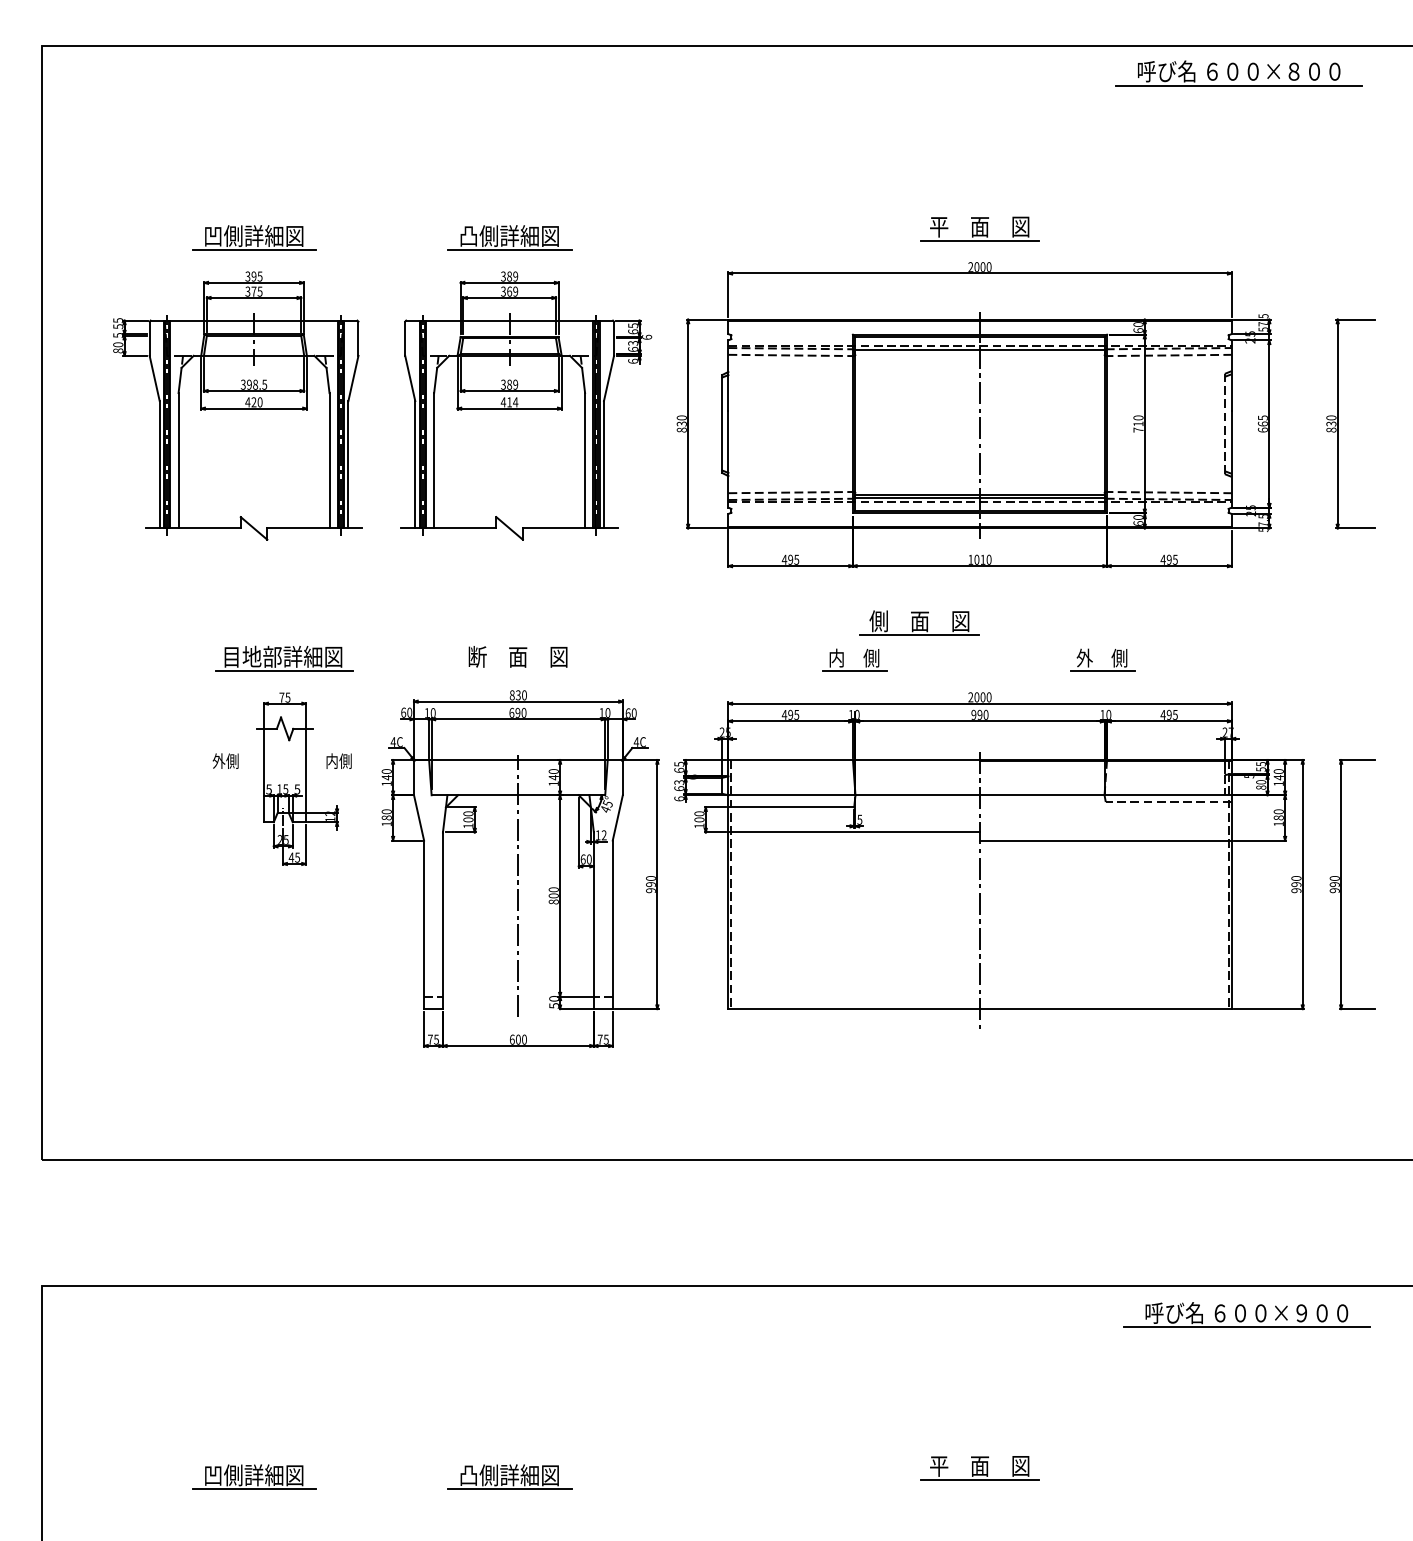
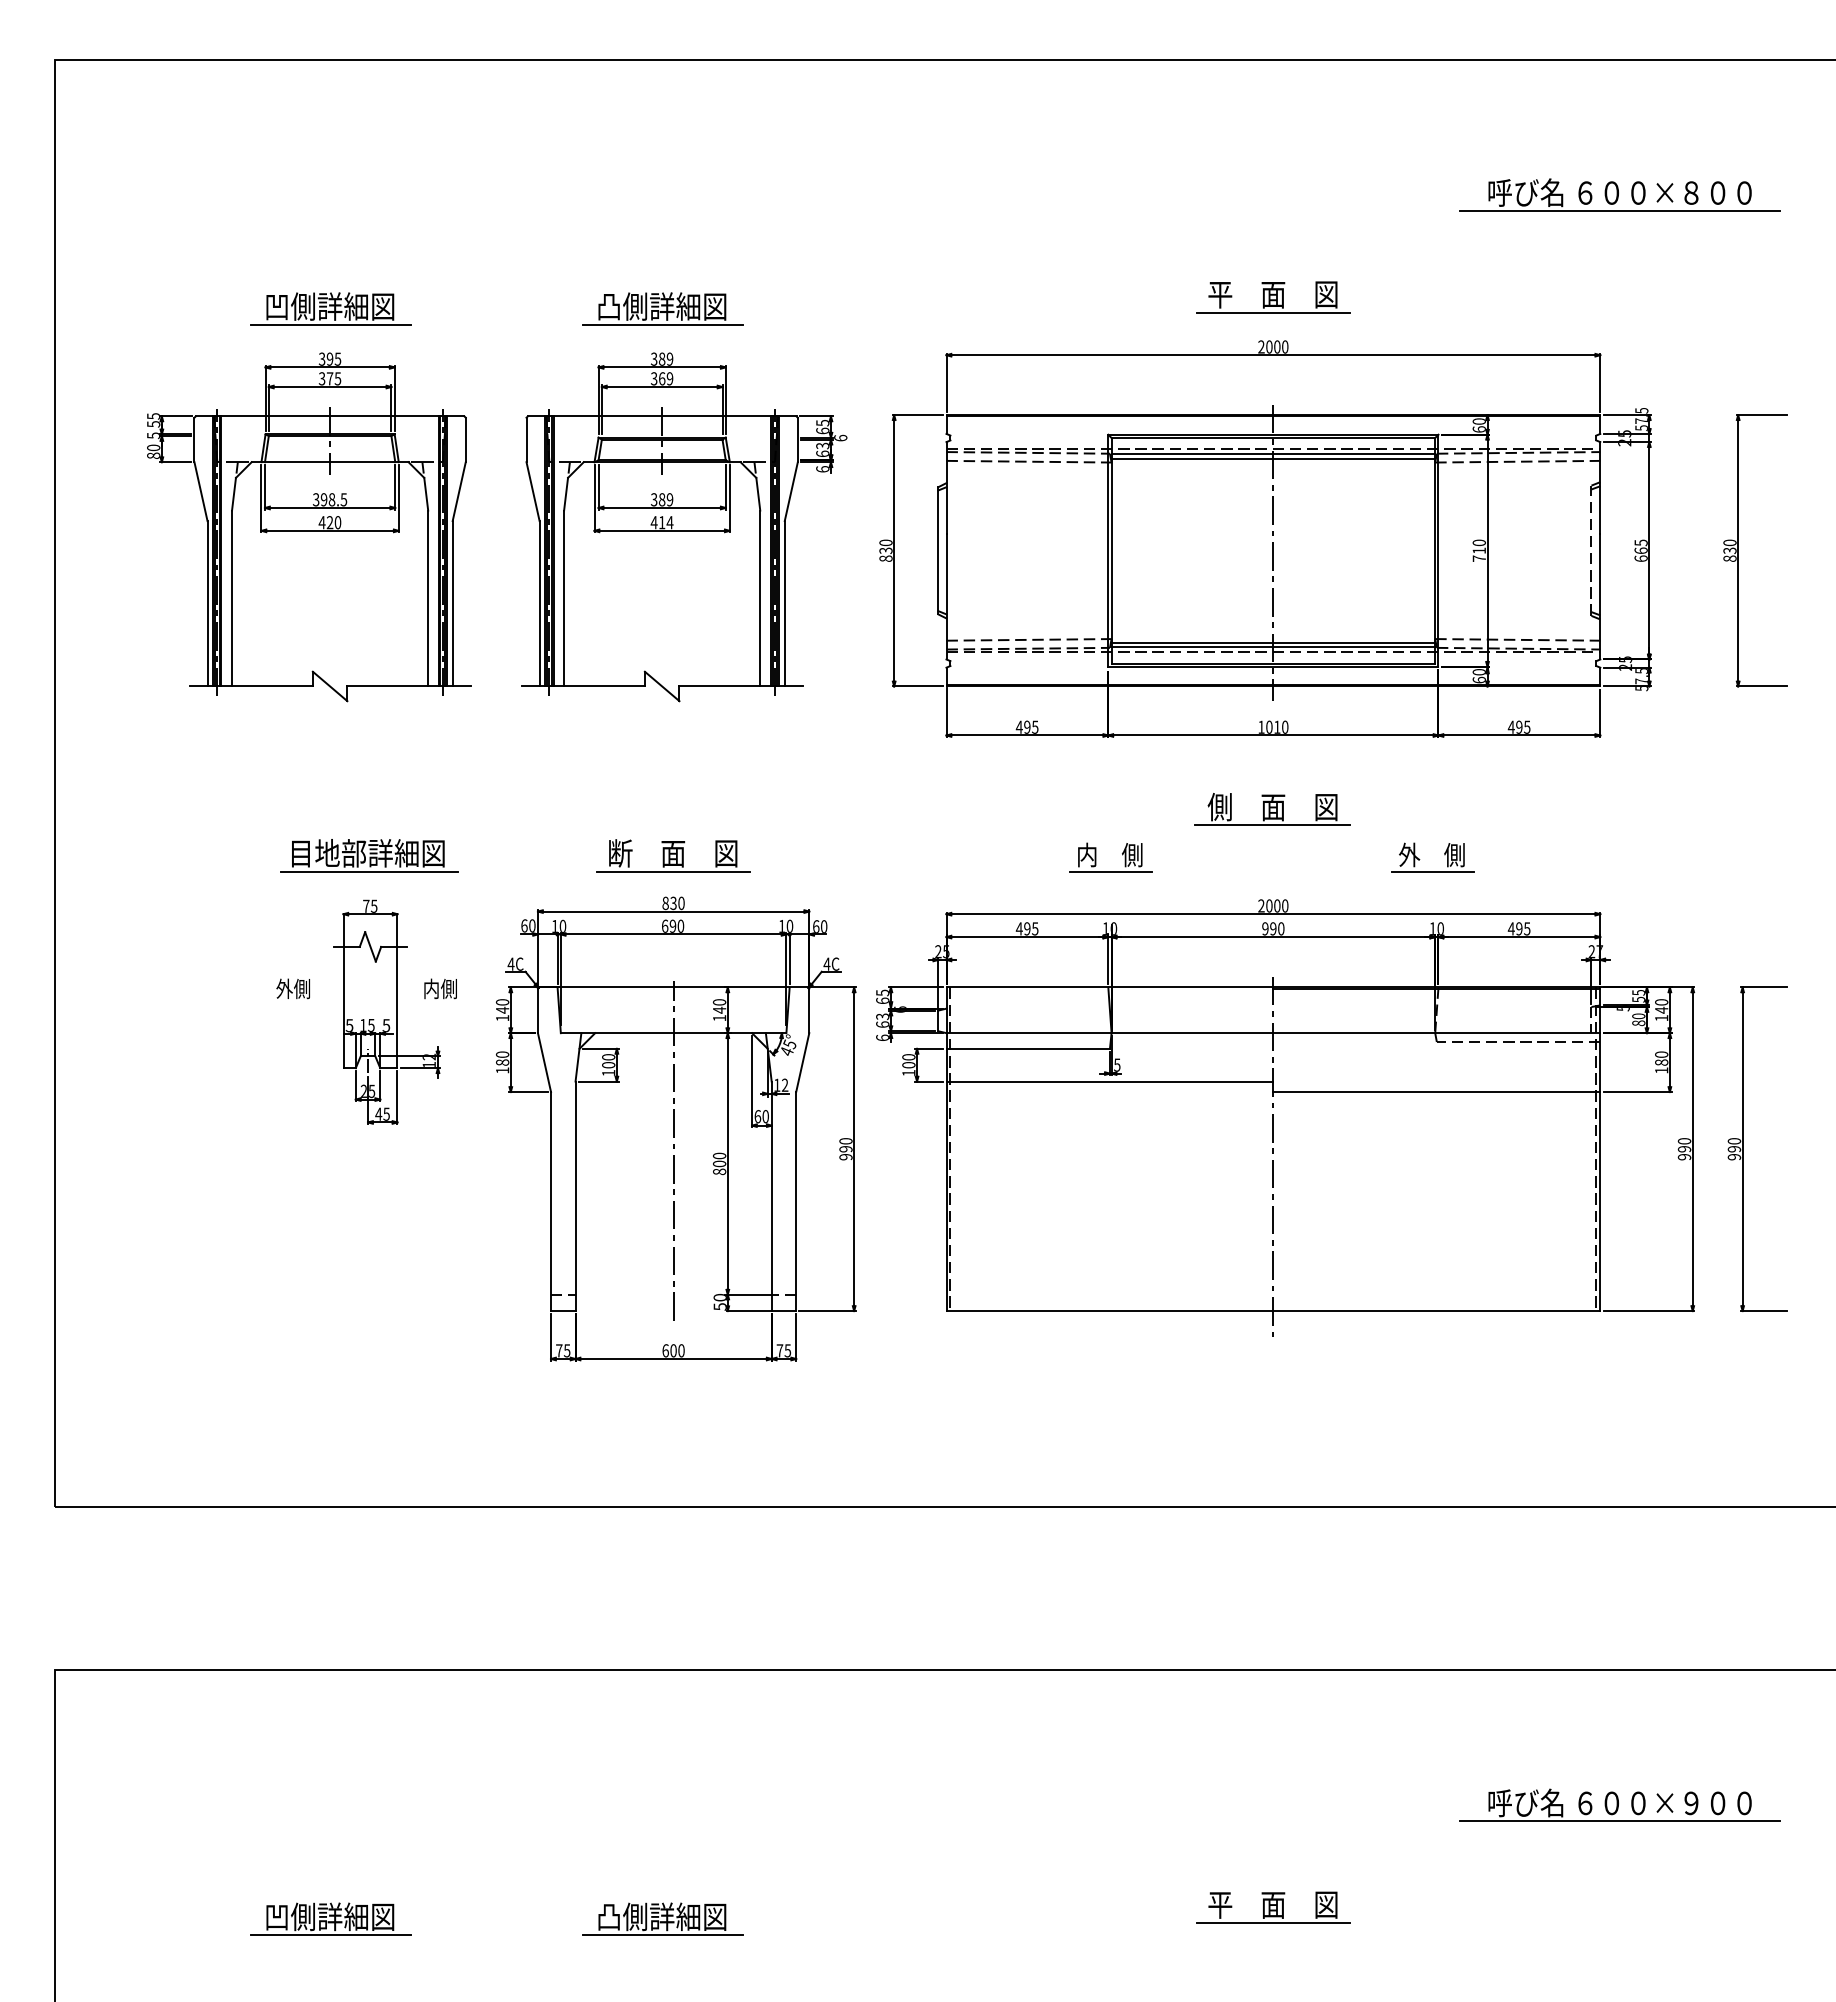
part: (1238, 72) -> (1619, 194), moved
line: (980, 352) -> (1273, 458), added
part: (919, 623) -> (1272, 809), moved
line: (518, 670) -> (673, 871), added
part: (1246, 1314) -> (1619, 1804), moved

